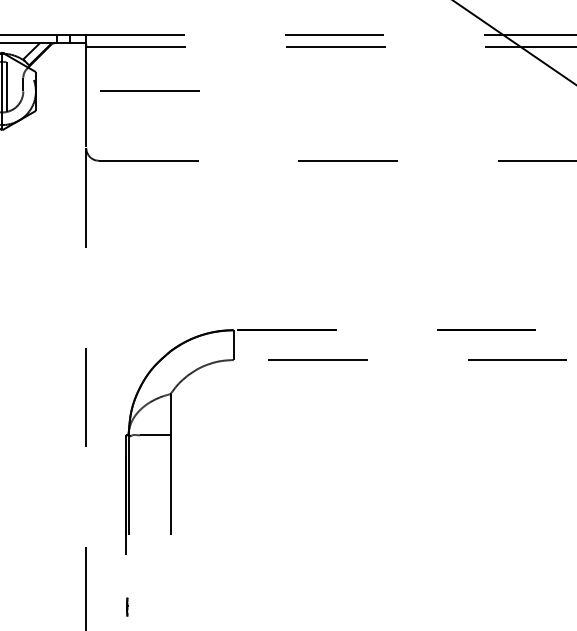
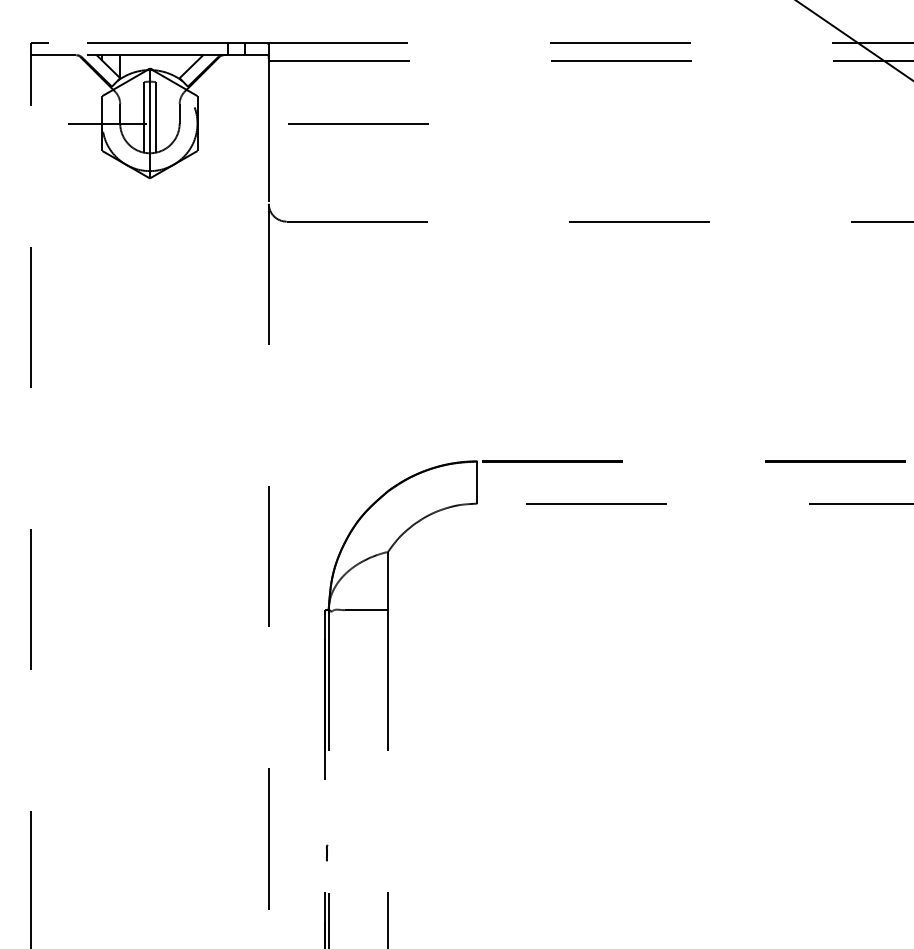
part: (127, 606) -> (326, 852), size x0.6

